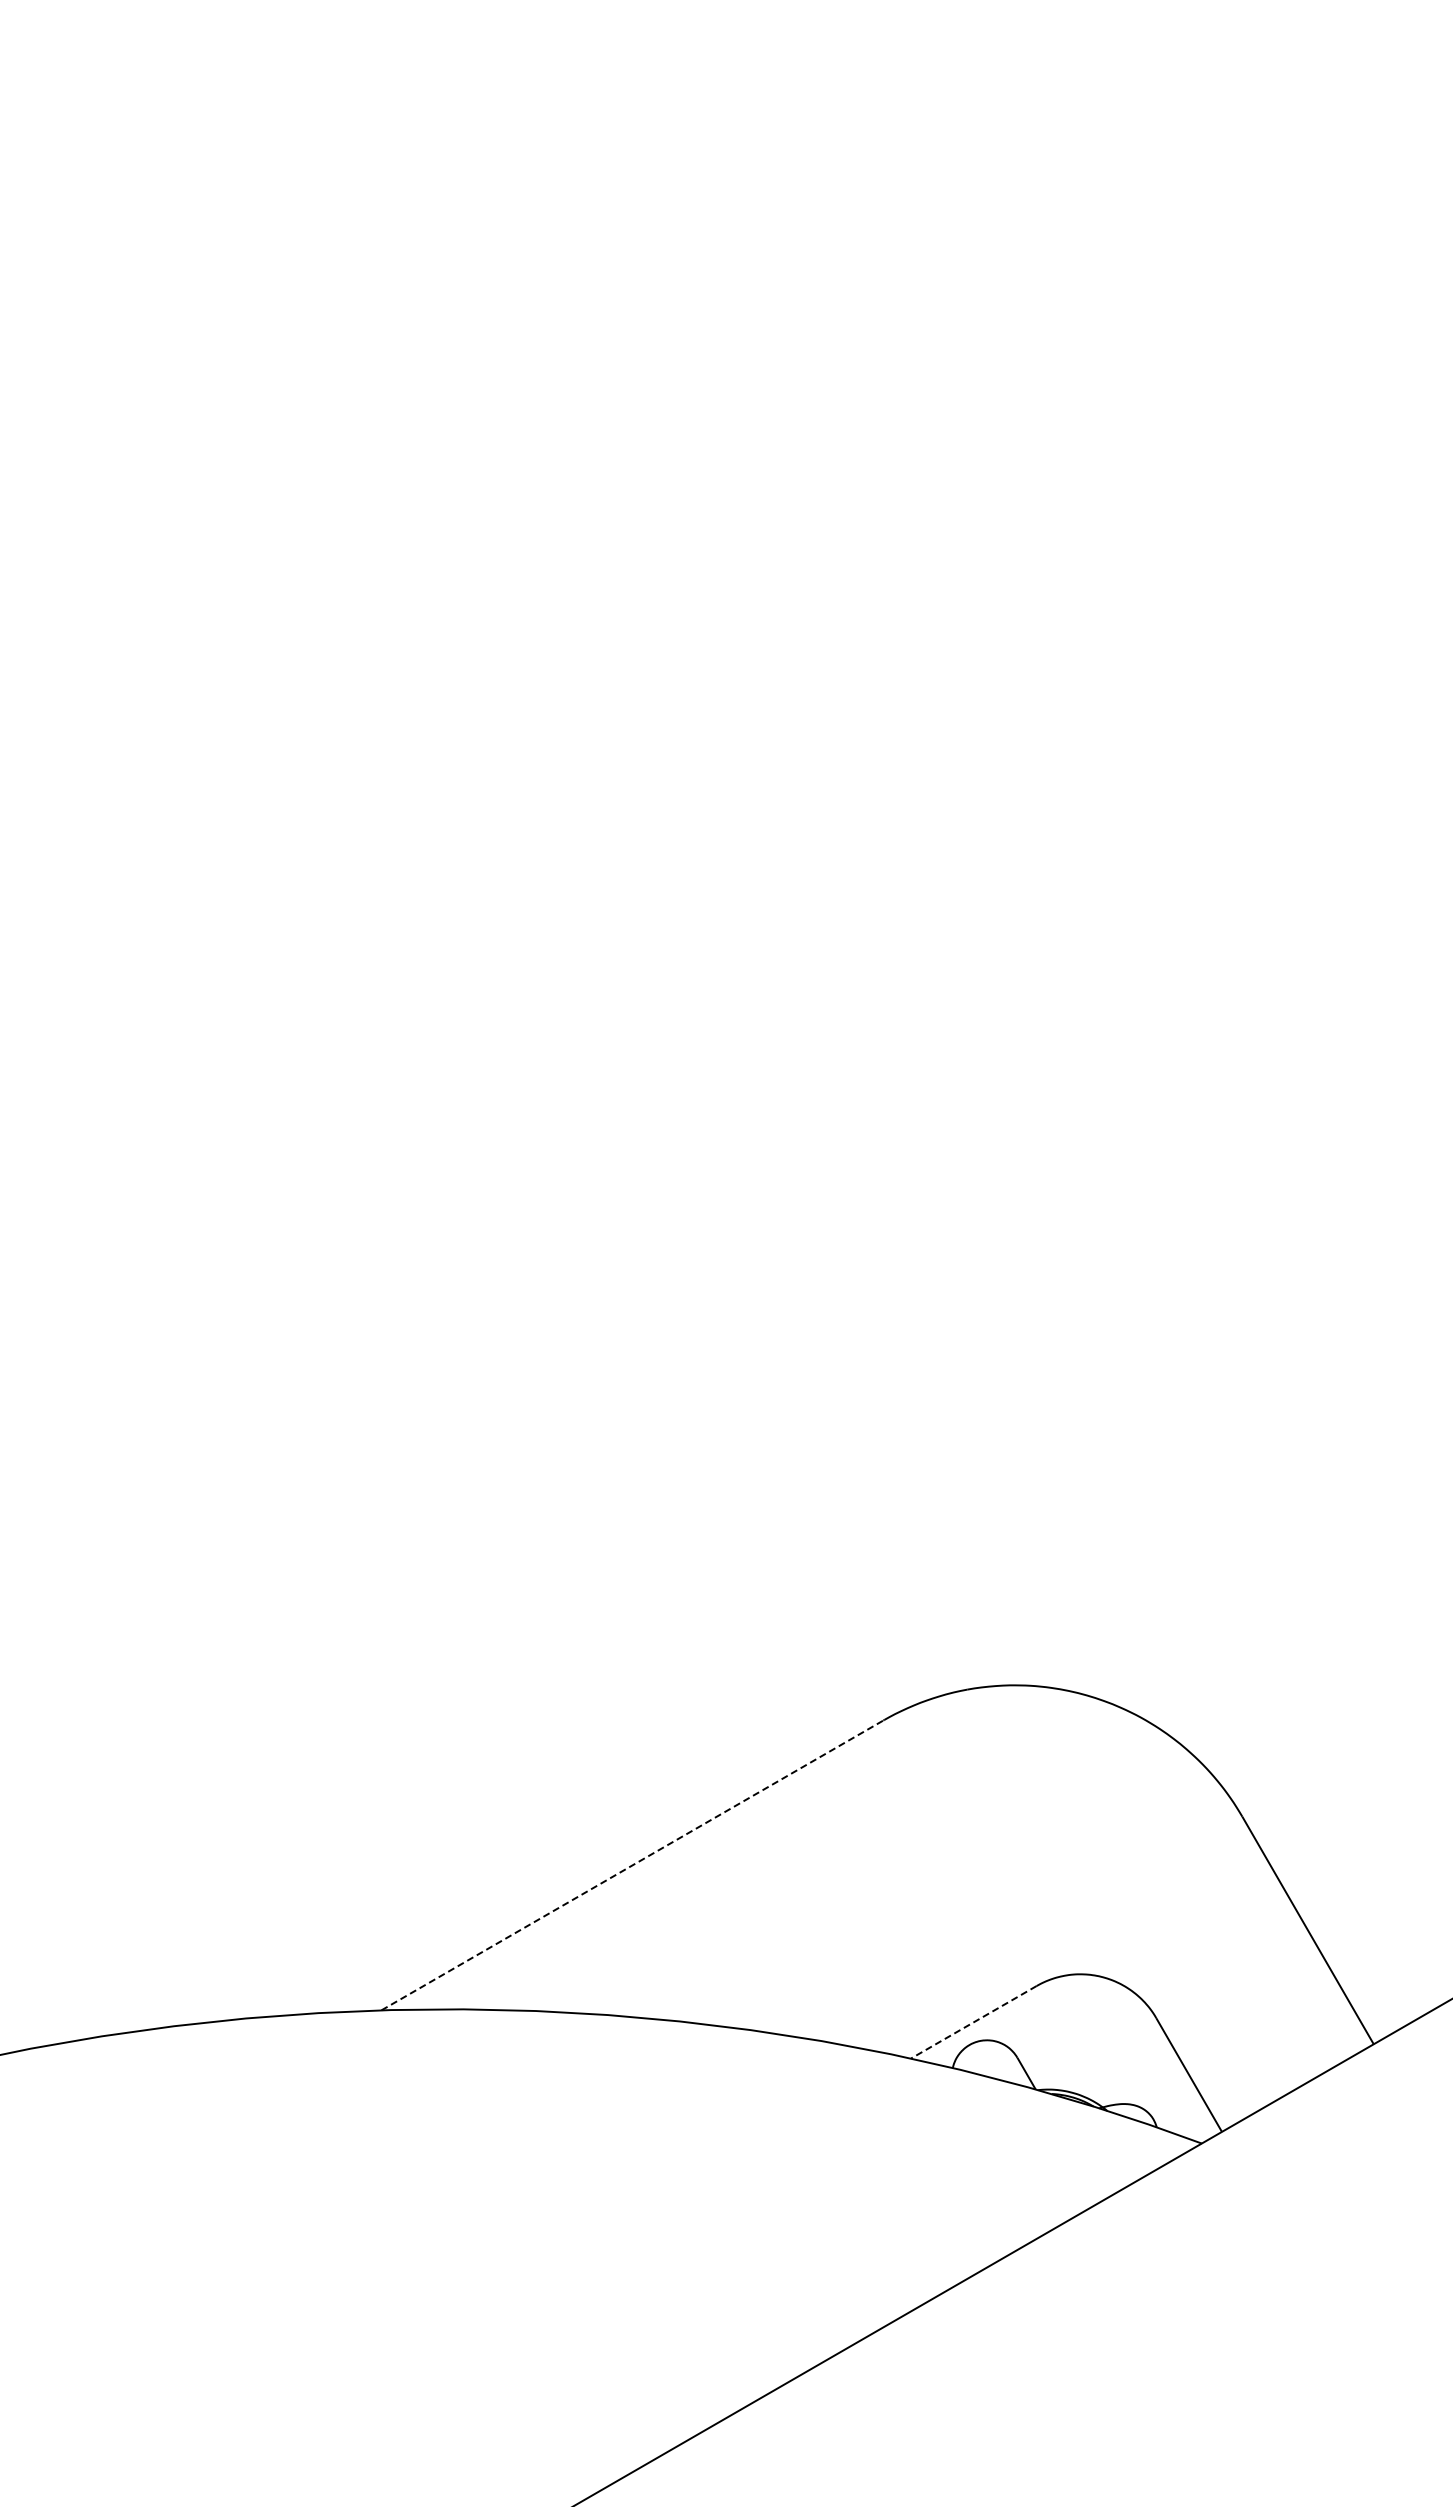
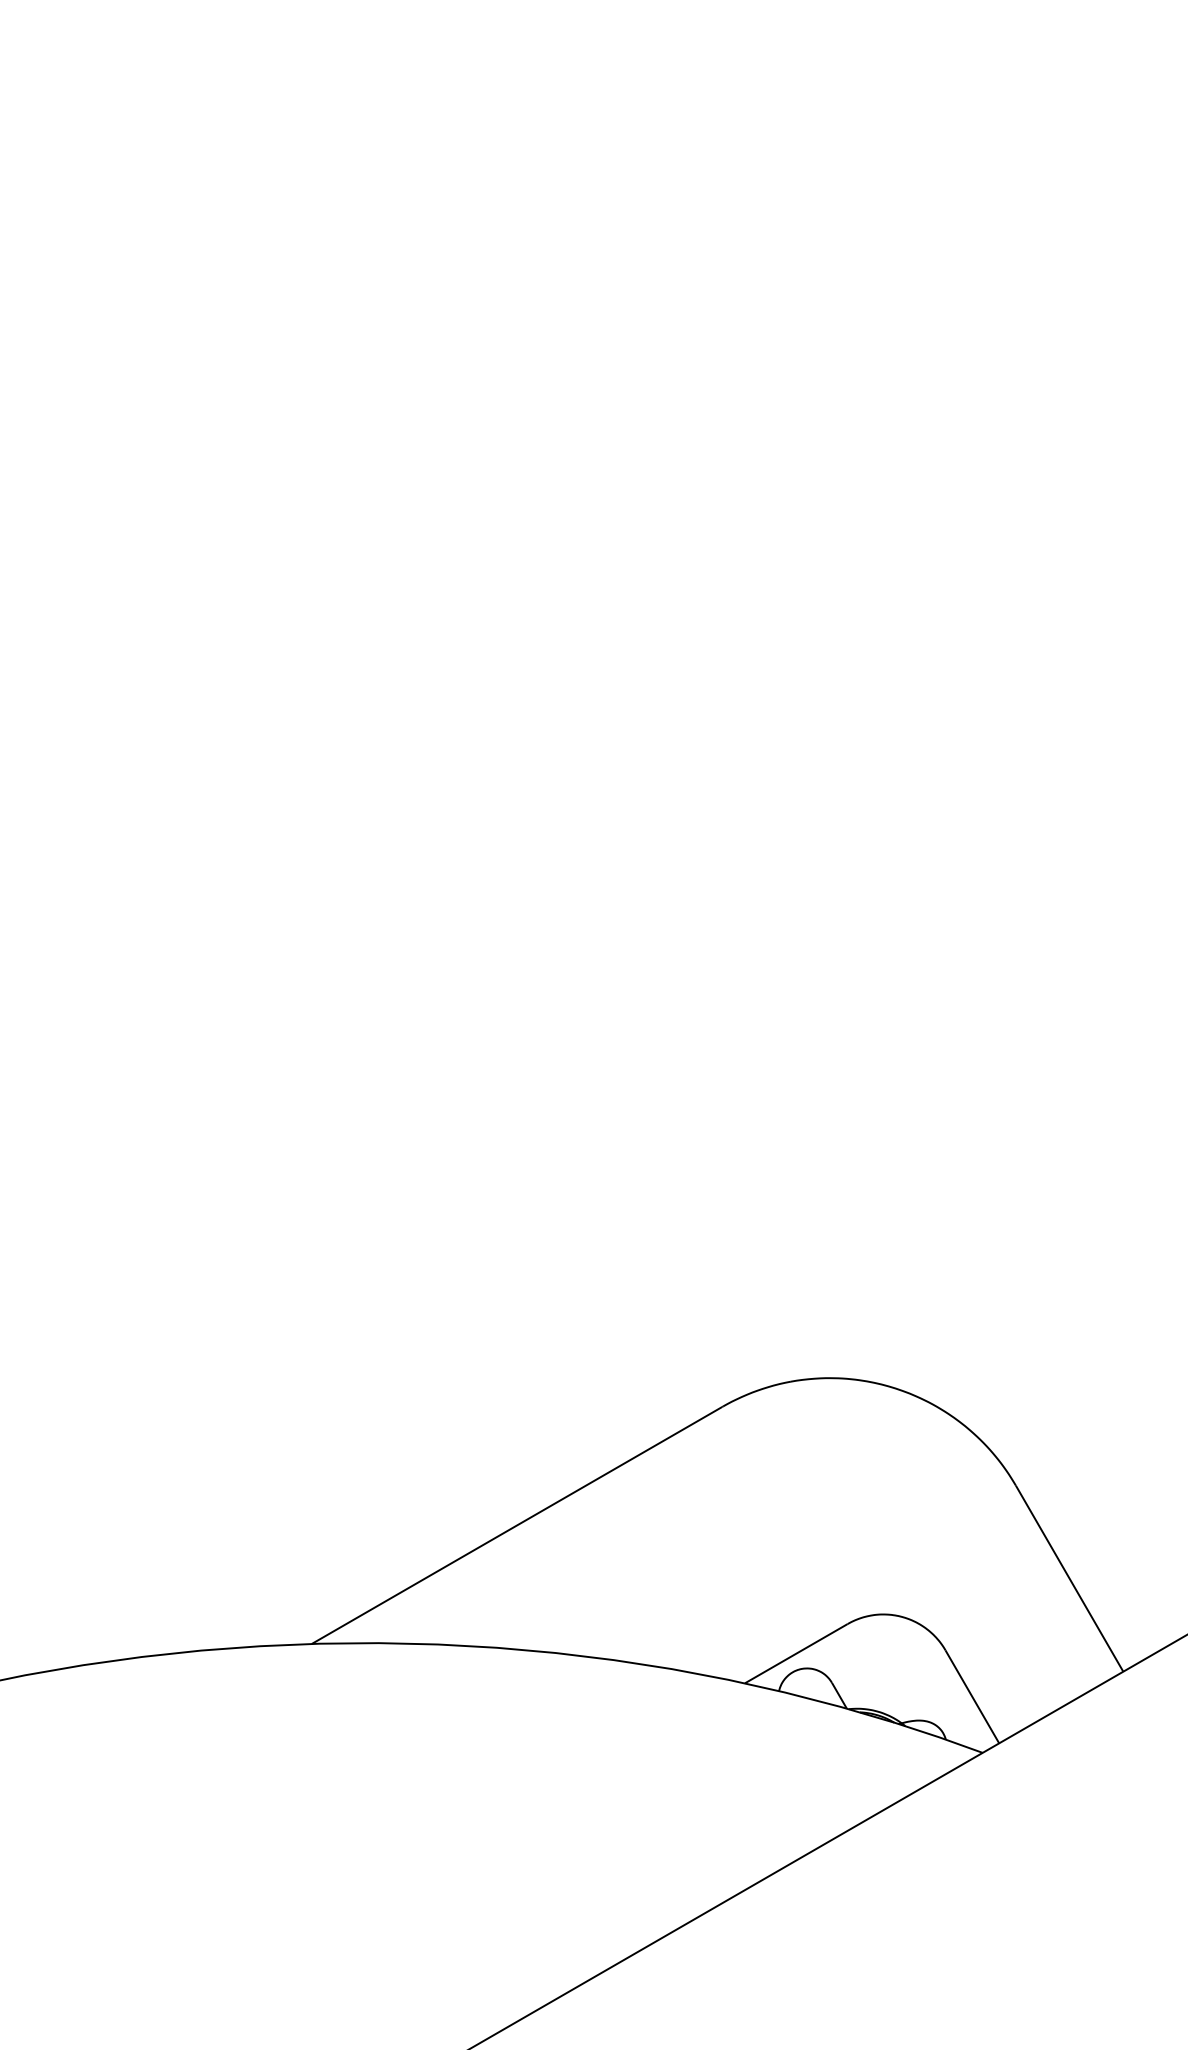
line: (632, 1865) -> (517, 1525), dashed -> solid
line: (973, 2022) -> (795, 1653), dashed -> solid

